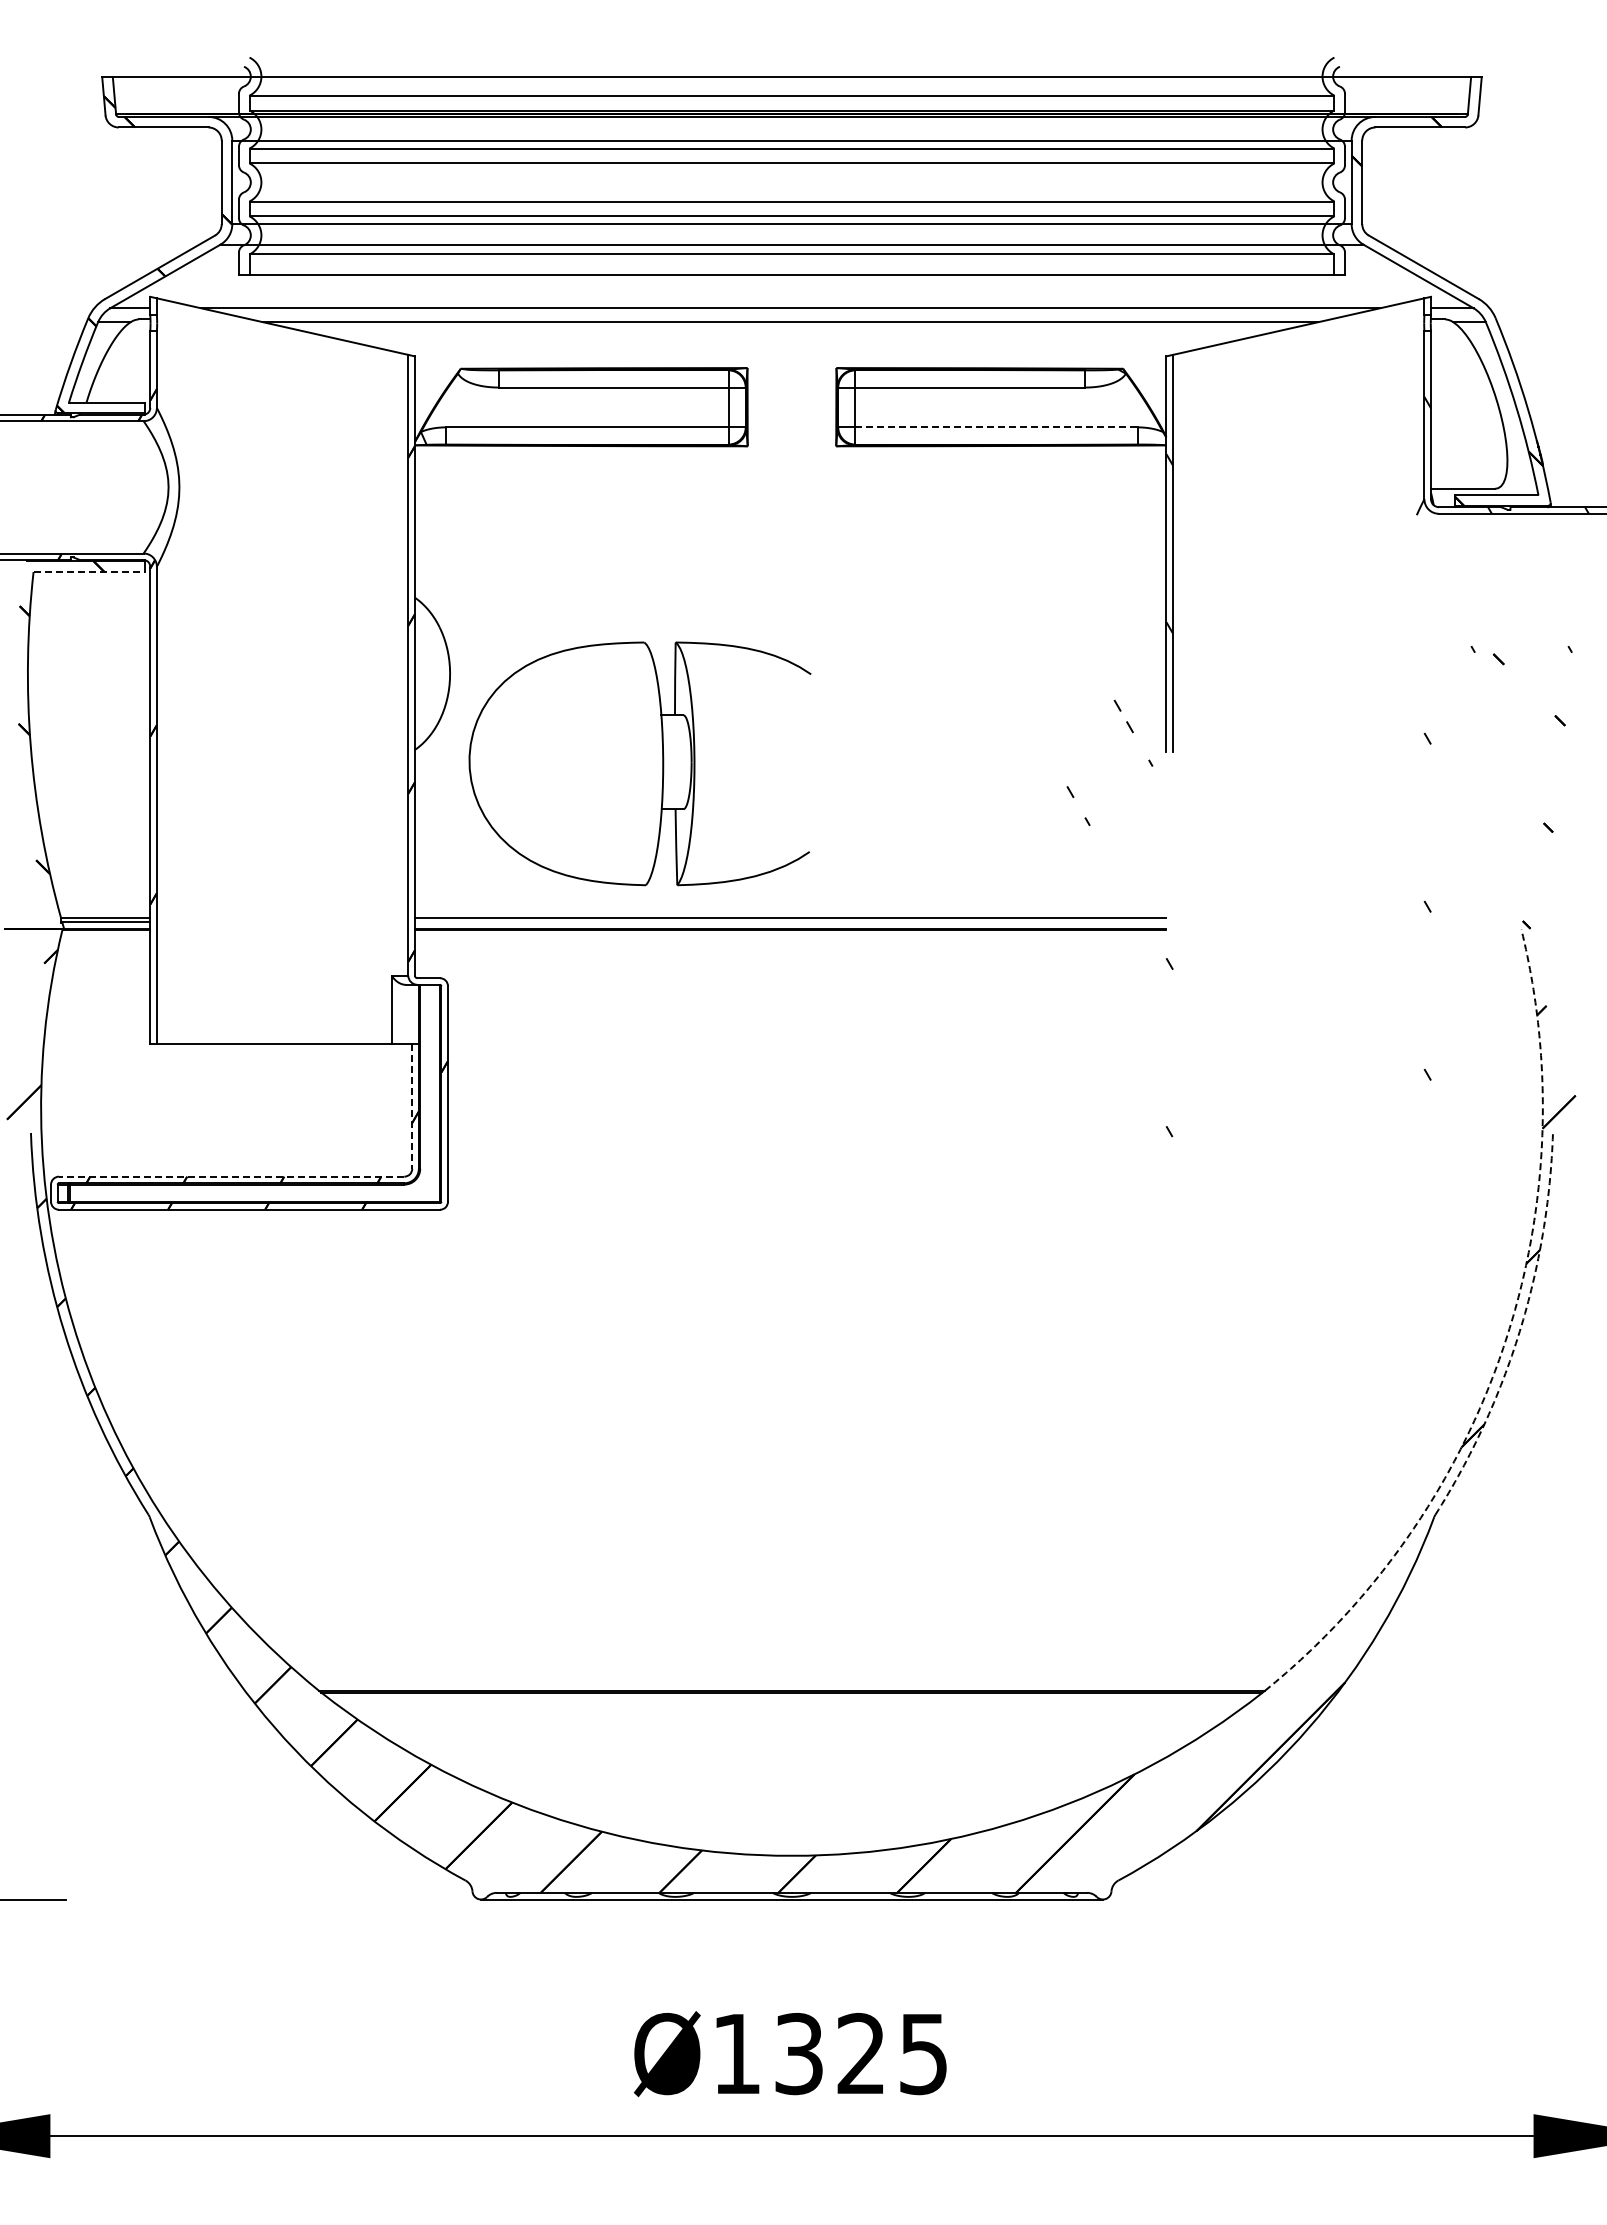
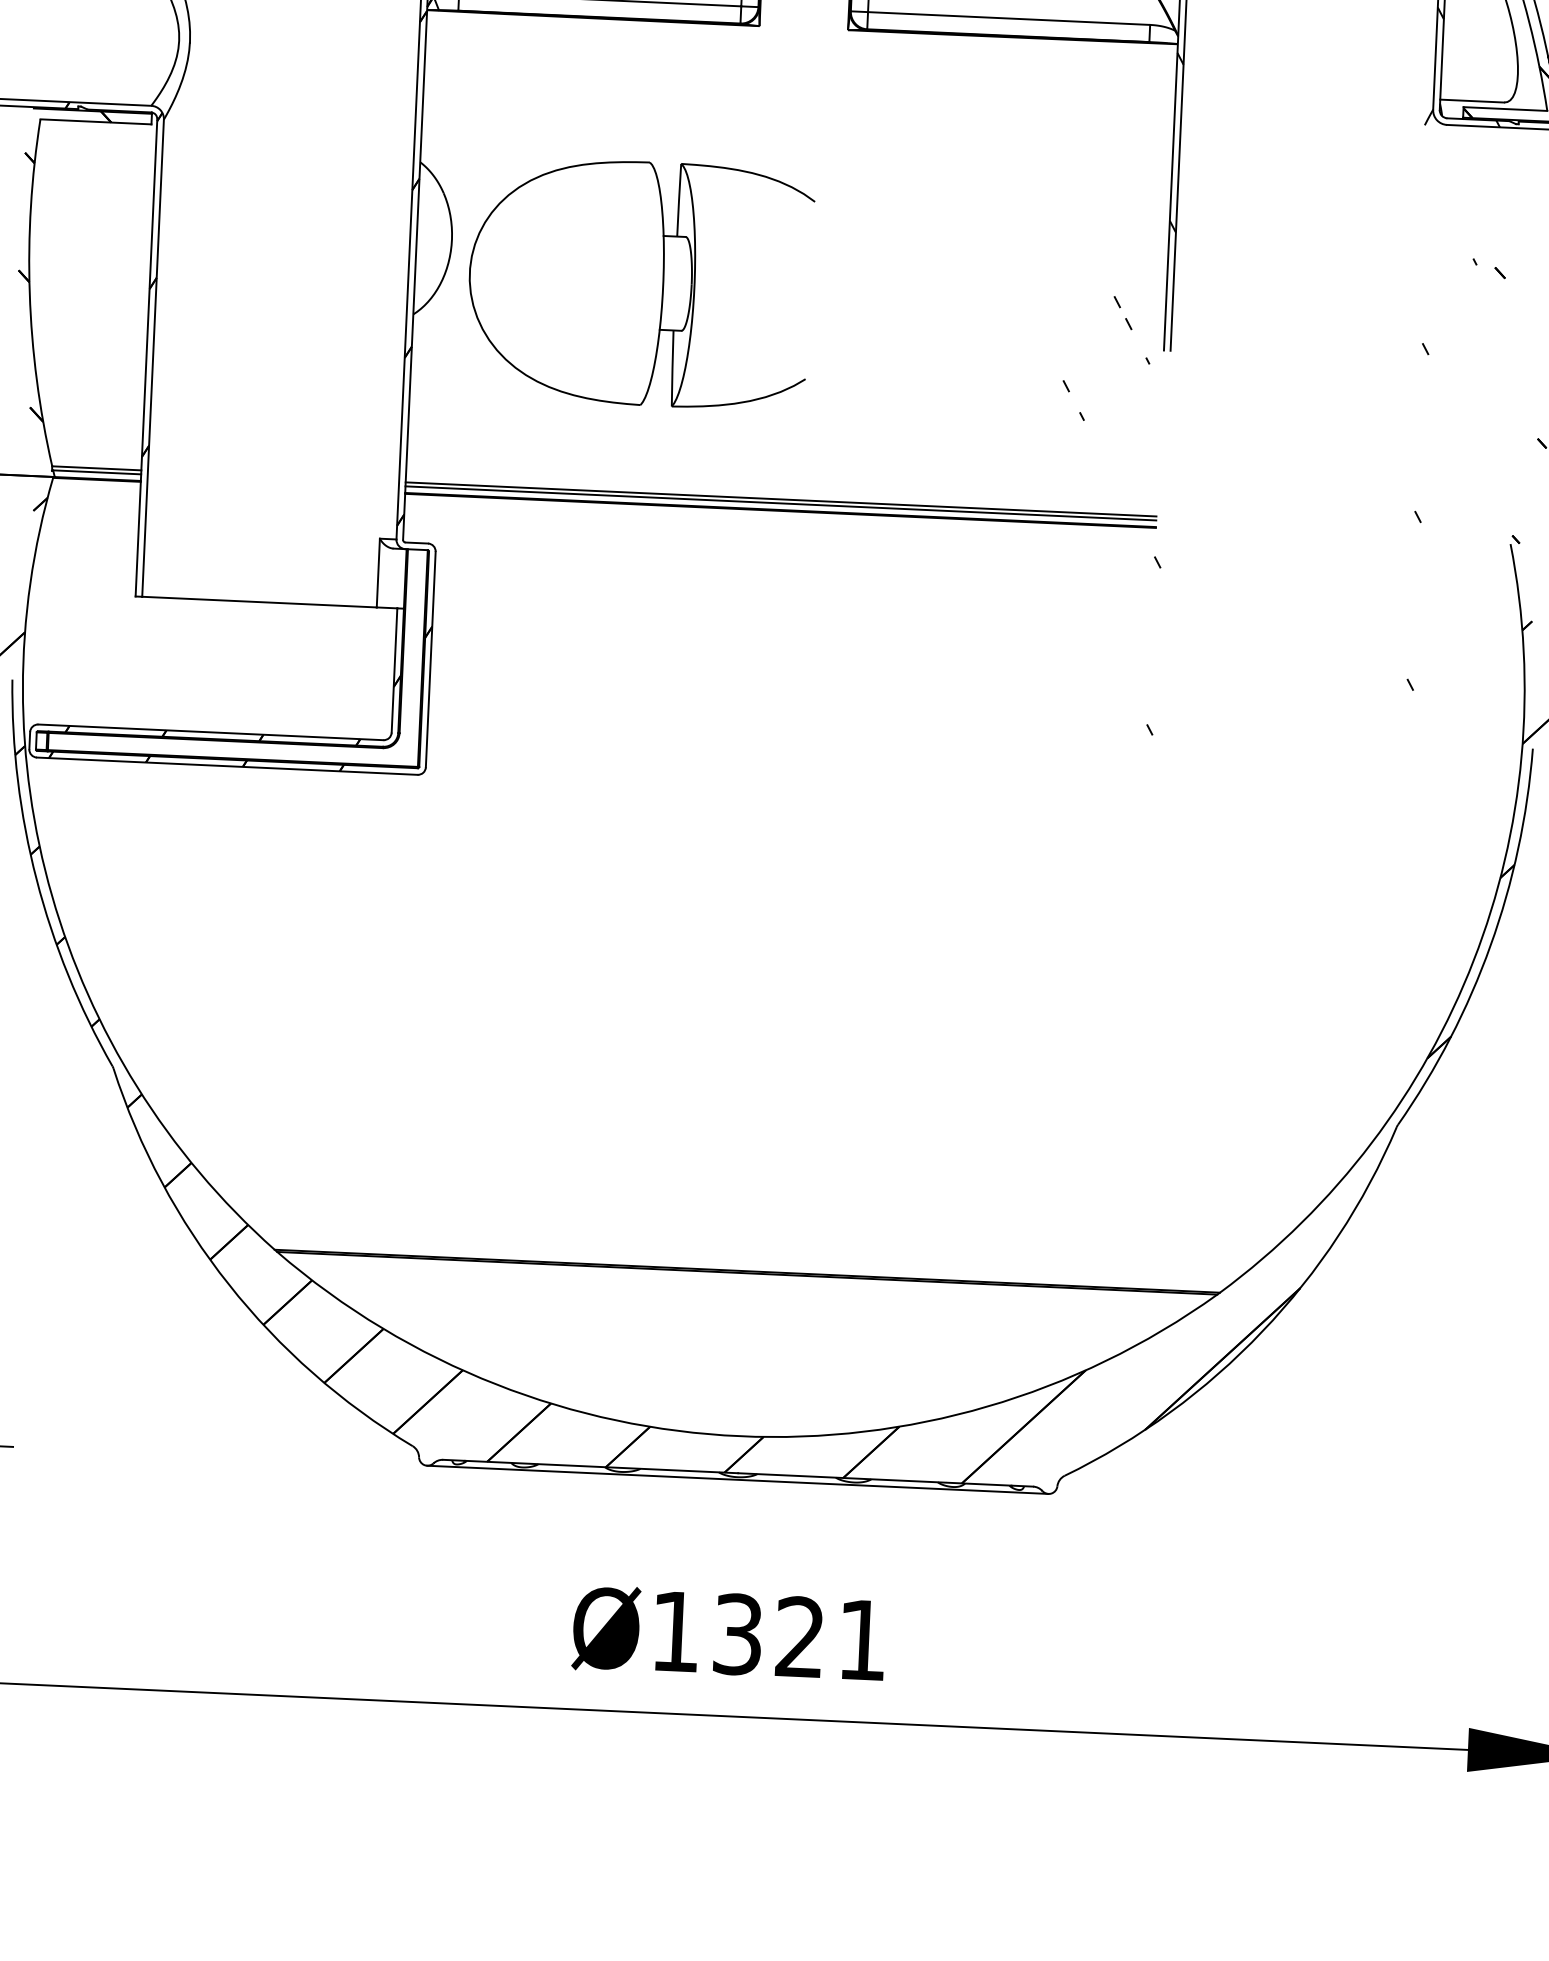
line: (997, 427) -> (1009, 18), dashed -> solid
line: (89, 572) -> (96, 122), dashed -> solid
part: (639, 763) -> (639, 283), moved
line: (790, 922) -> (780, 503), added
line: (412, 1107) -> (394, 671), dashed -> solid
line: (231, 1176) -> (210, 732), dashed -> solid
arc: (1519, 1331) -> (1490, 945), dashed -> solid
arc: (1503, 1347) -> (1473, 960), dashed -> solid
text: (923, 2054) -> (862, 1640), Ø1325 -> Ø1321

